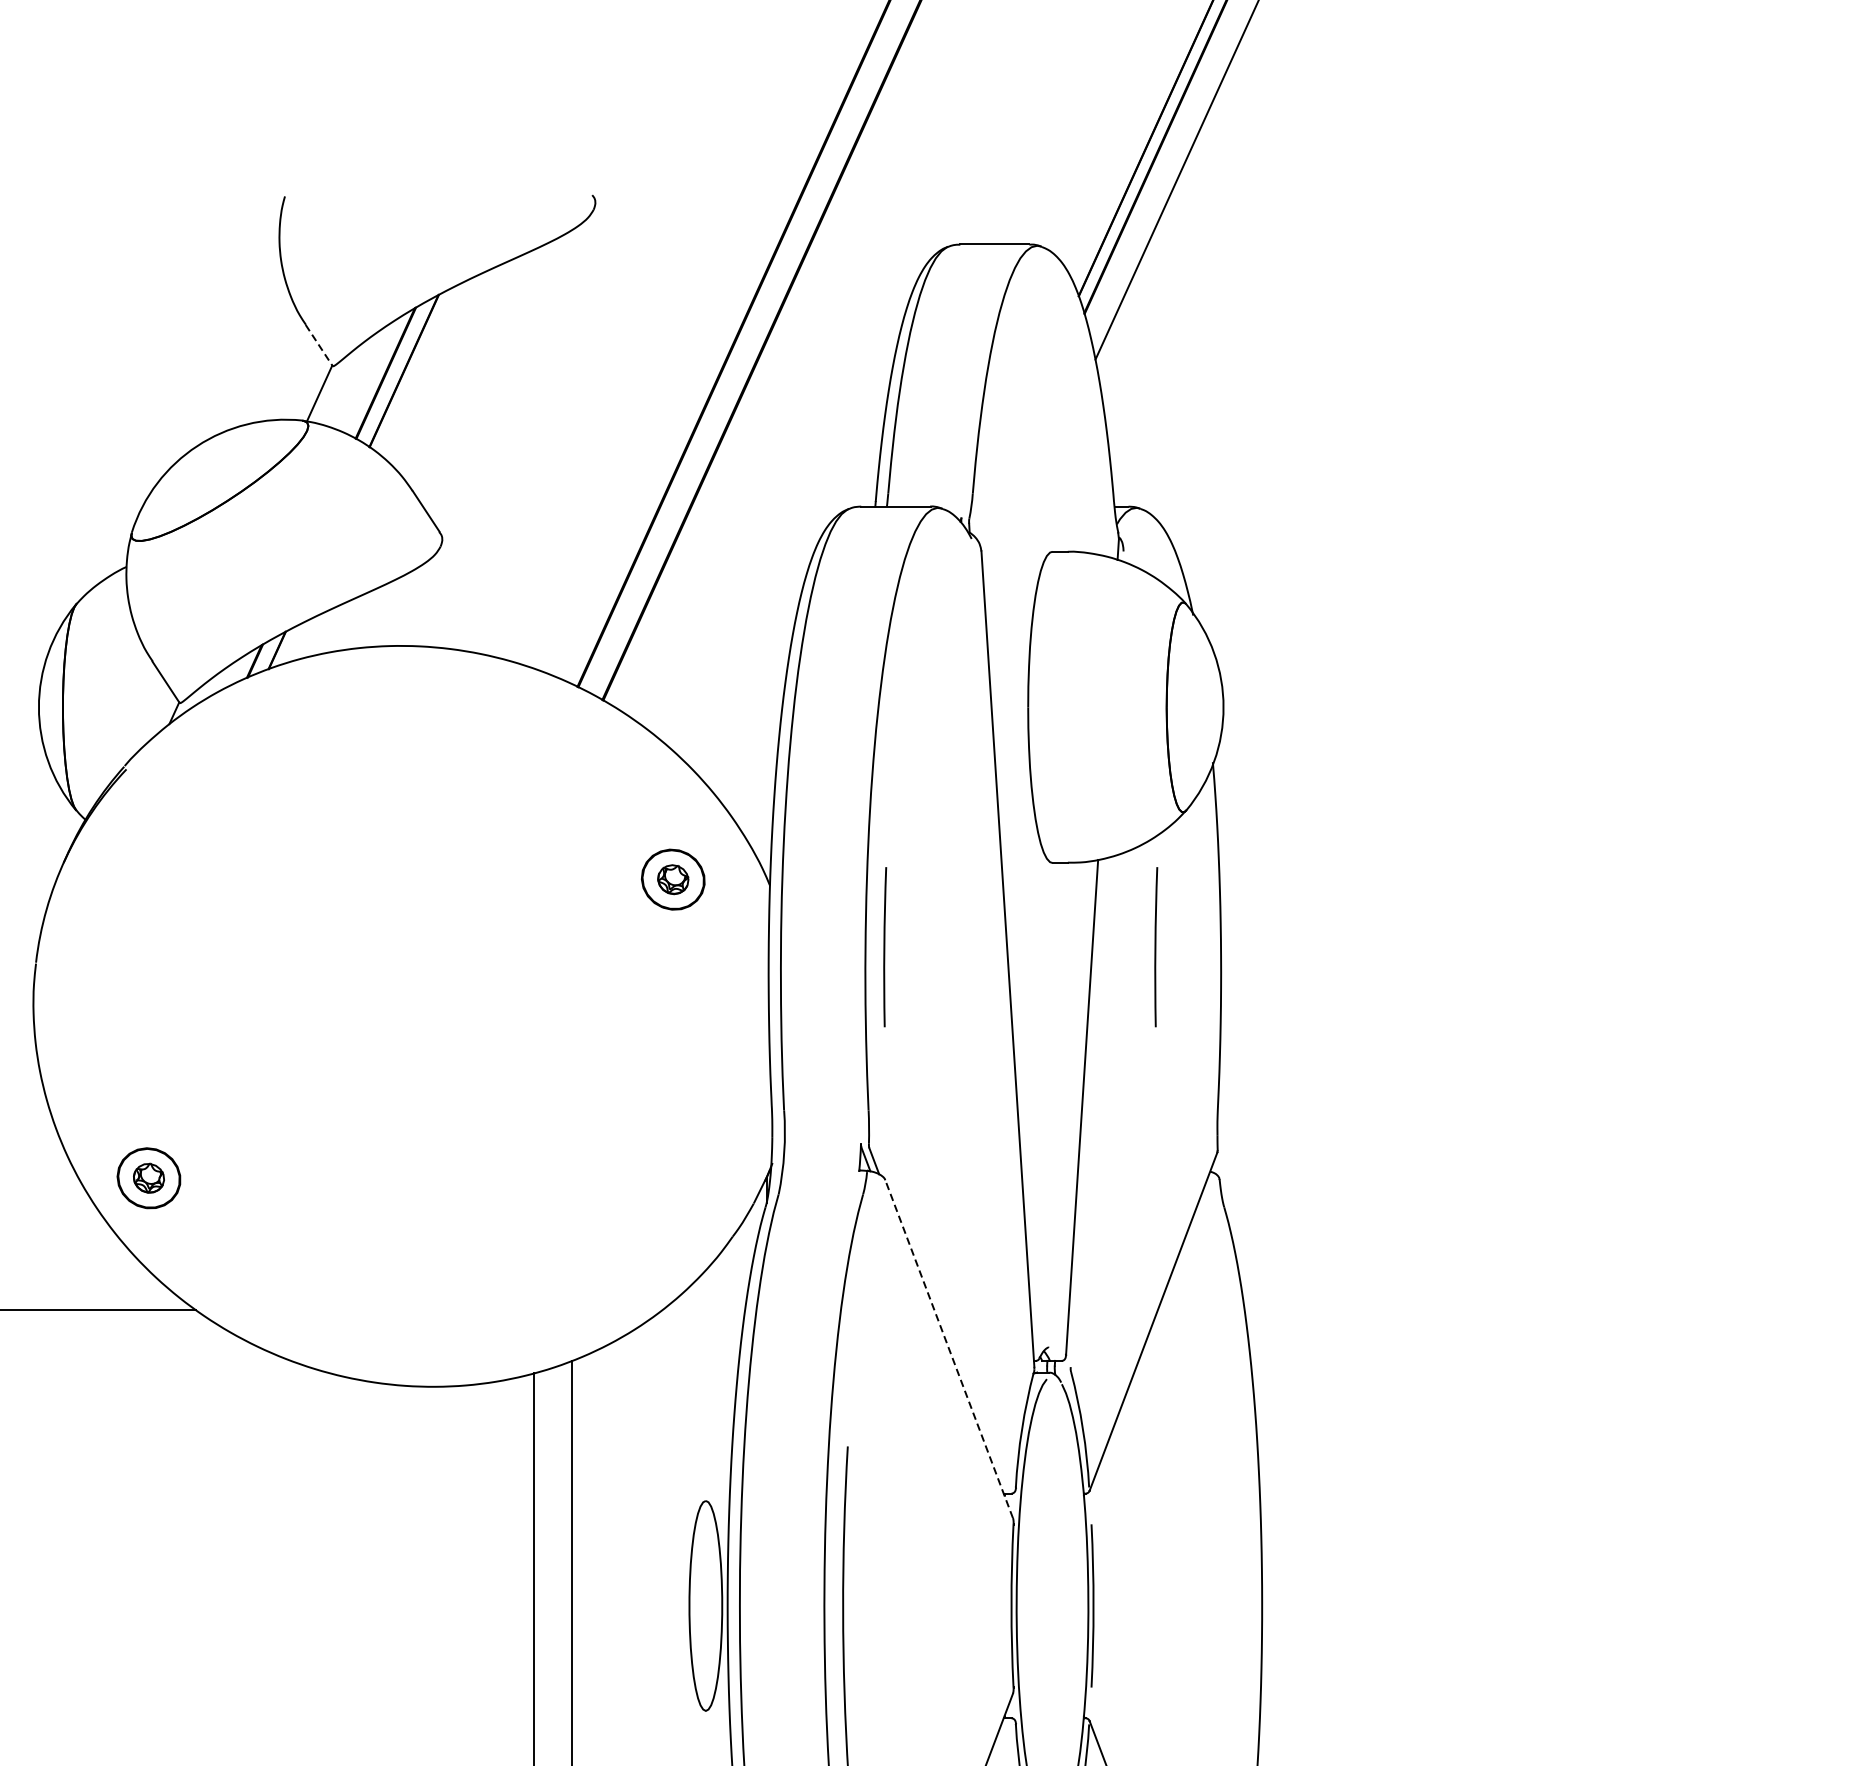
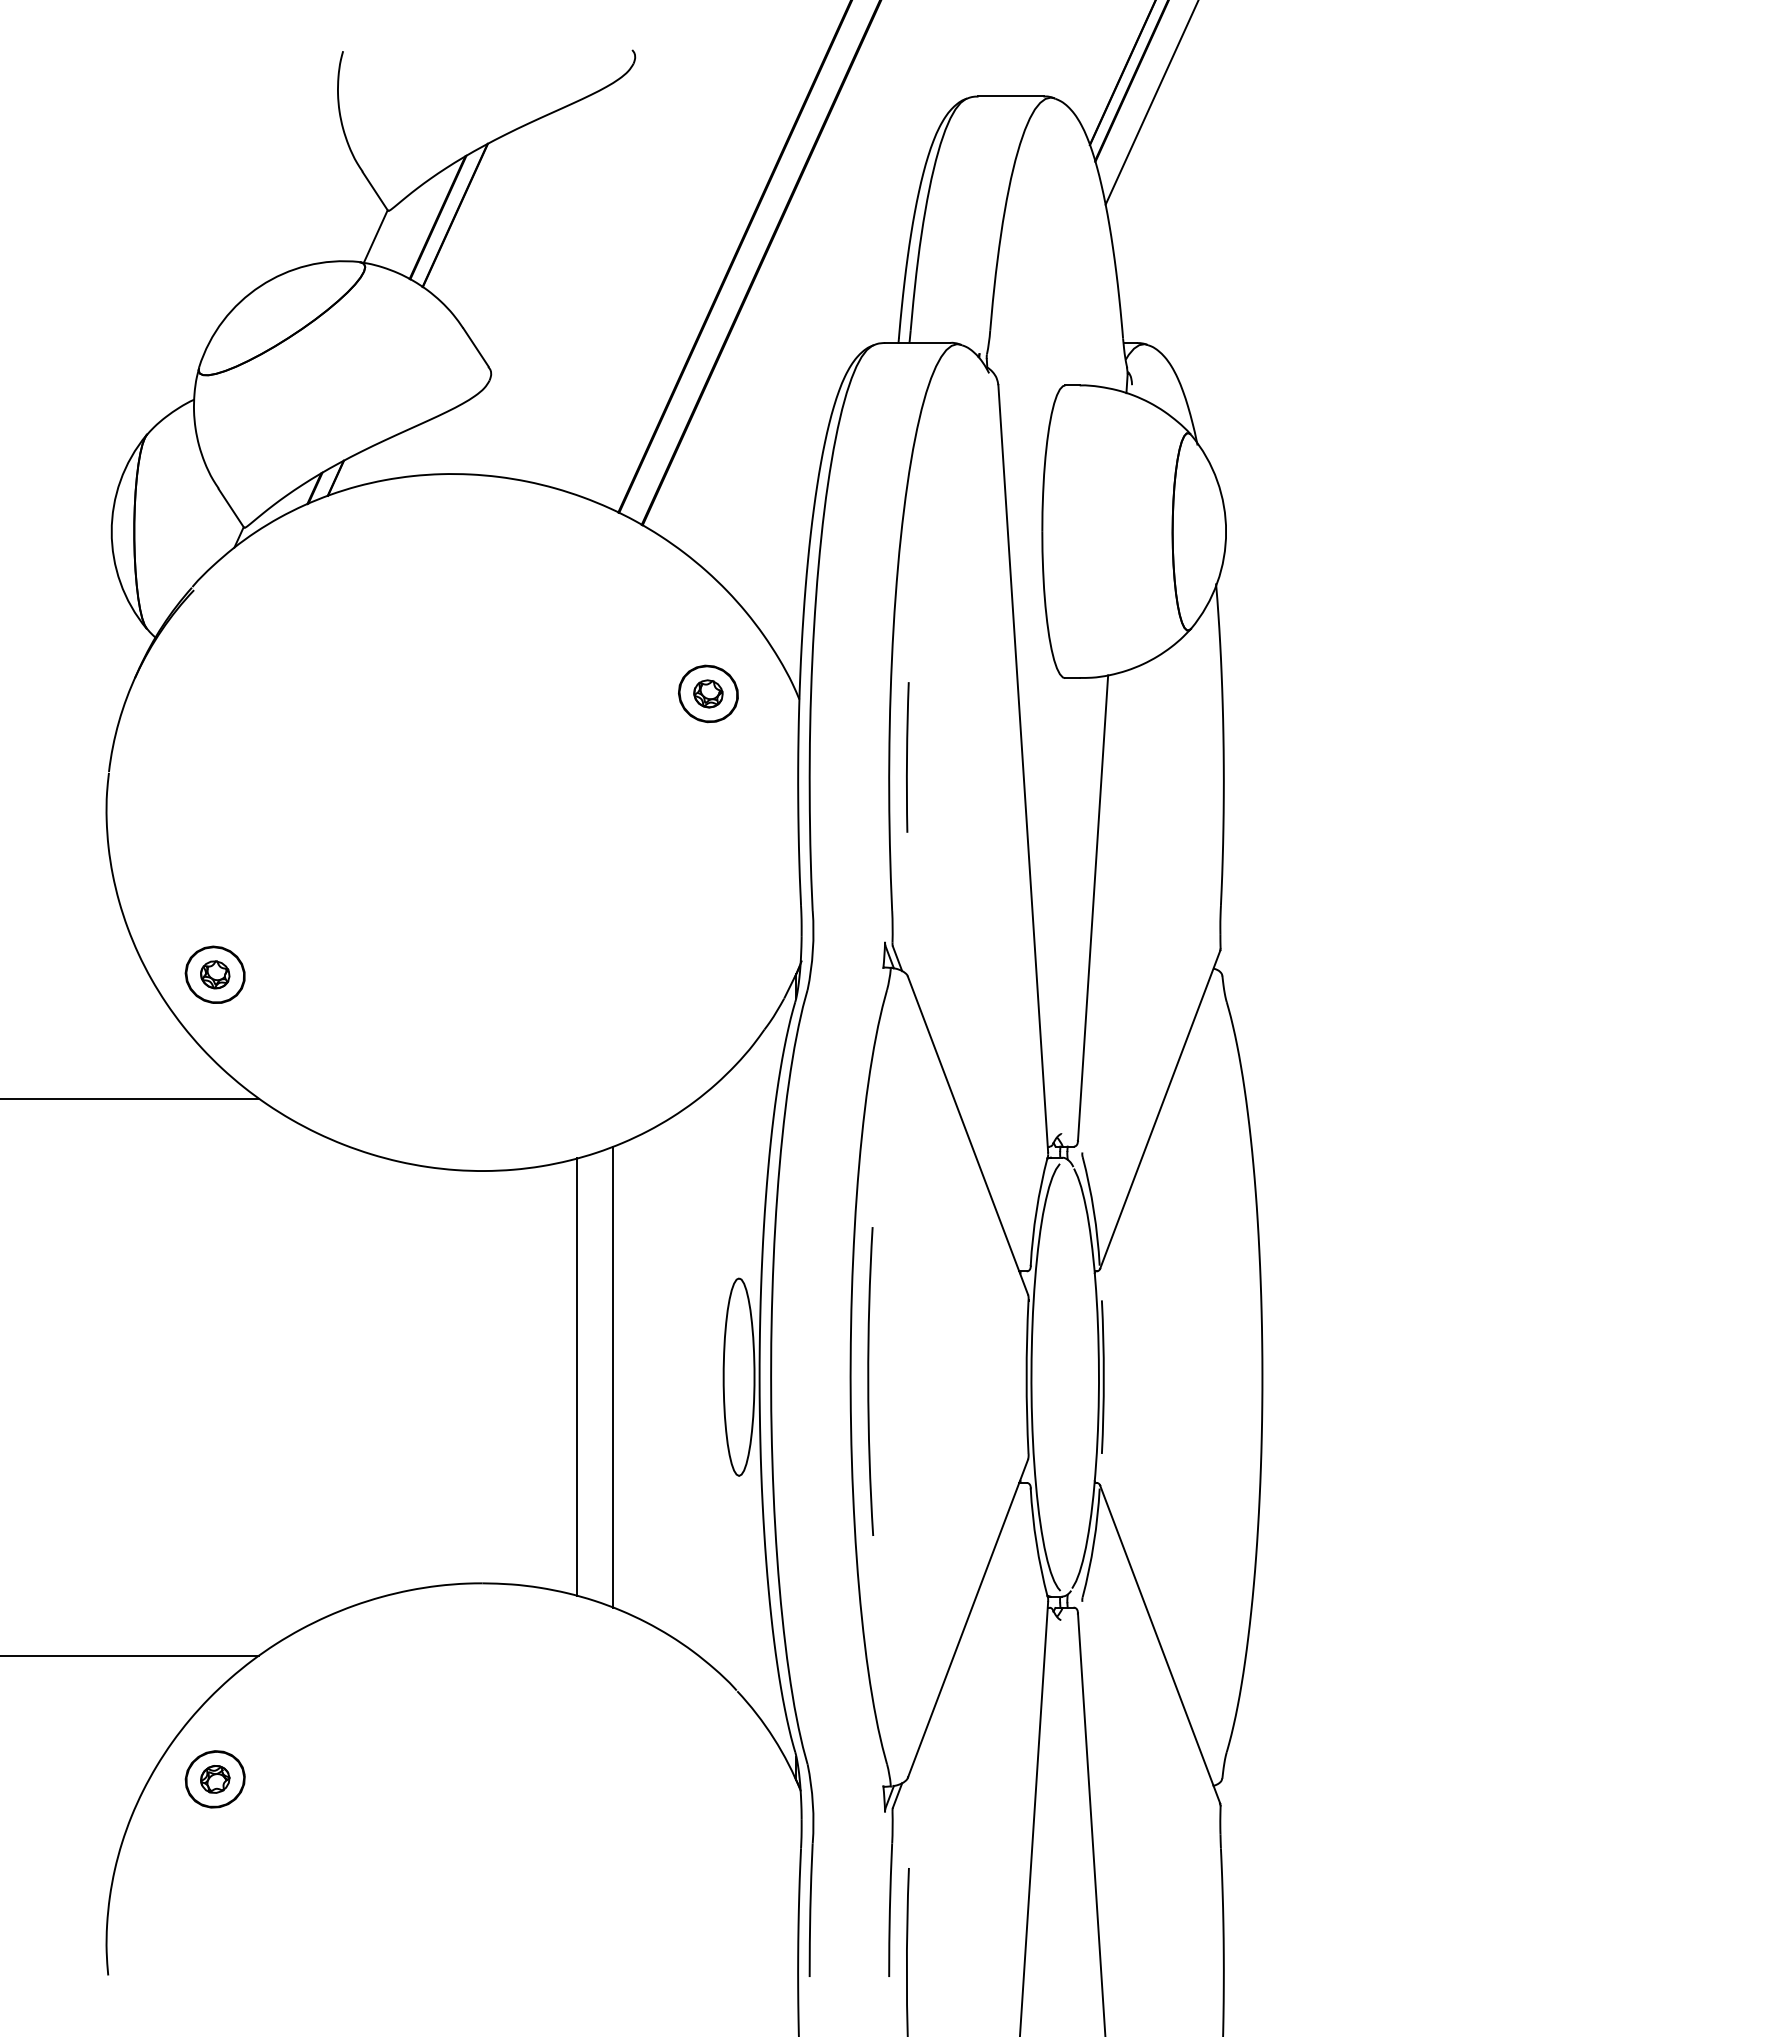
line: (319, 345) -> (375, 191), dashed -> solid
line: (1155, 947) -> (1162, 757), removed
line: (948, 1349) -> (967, 1135), dashed -> solid

